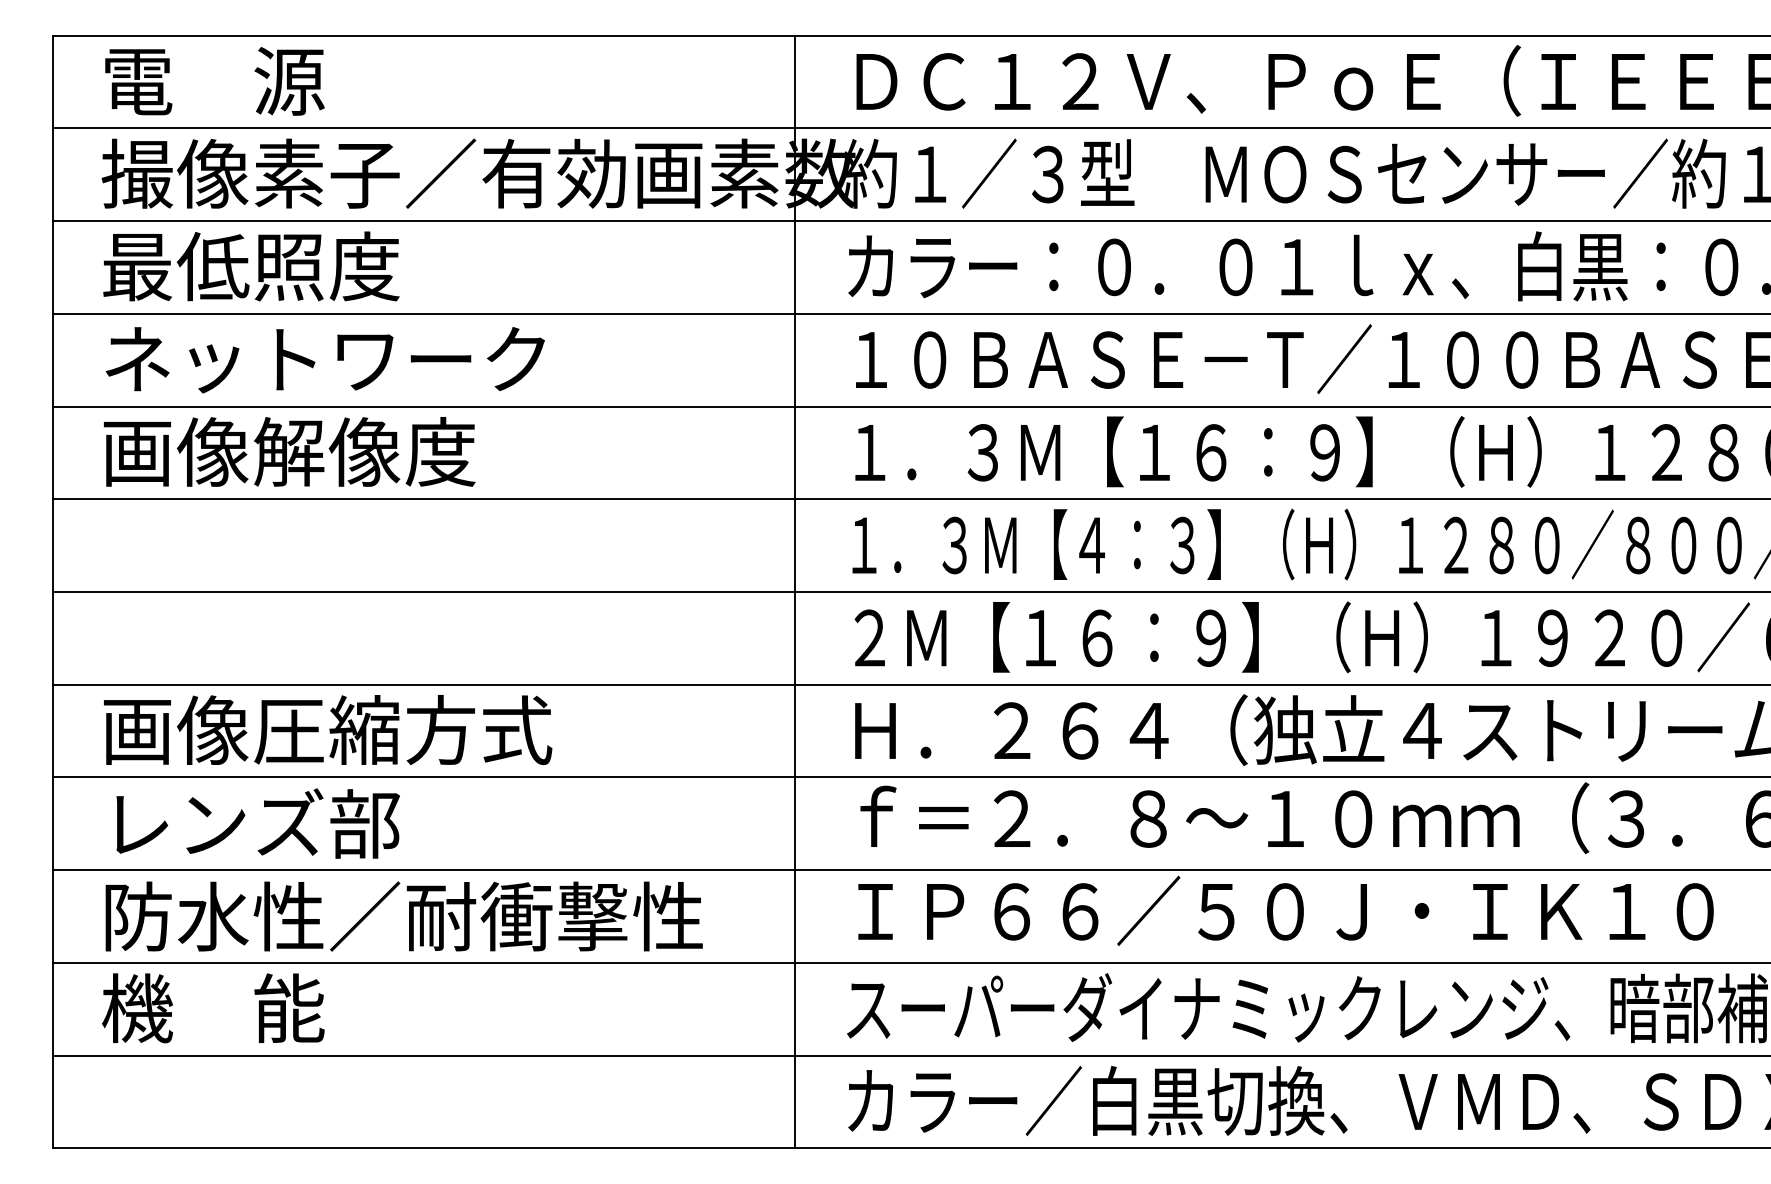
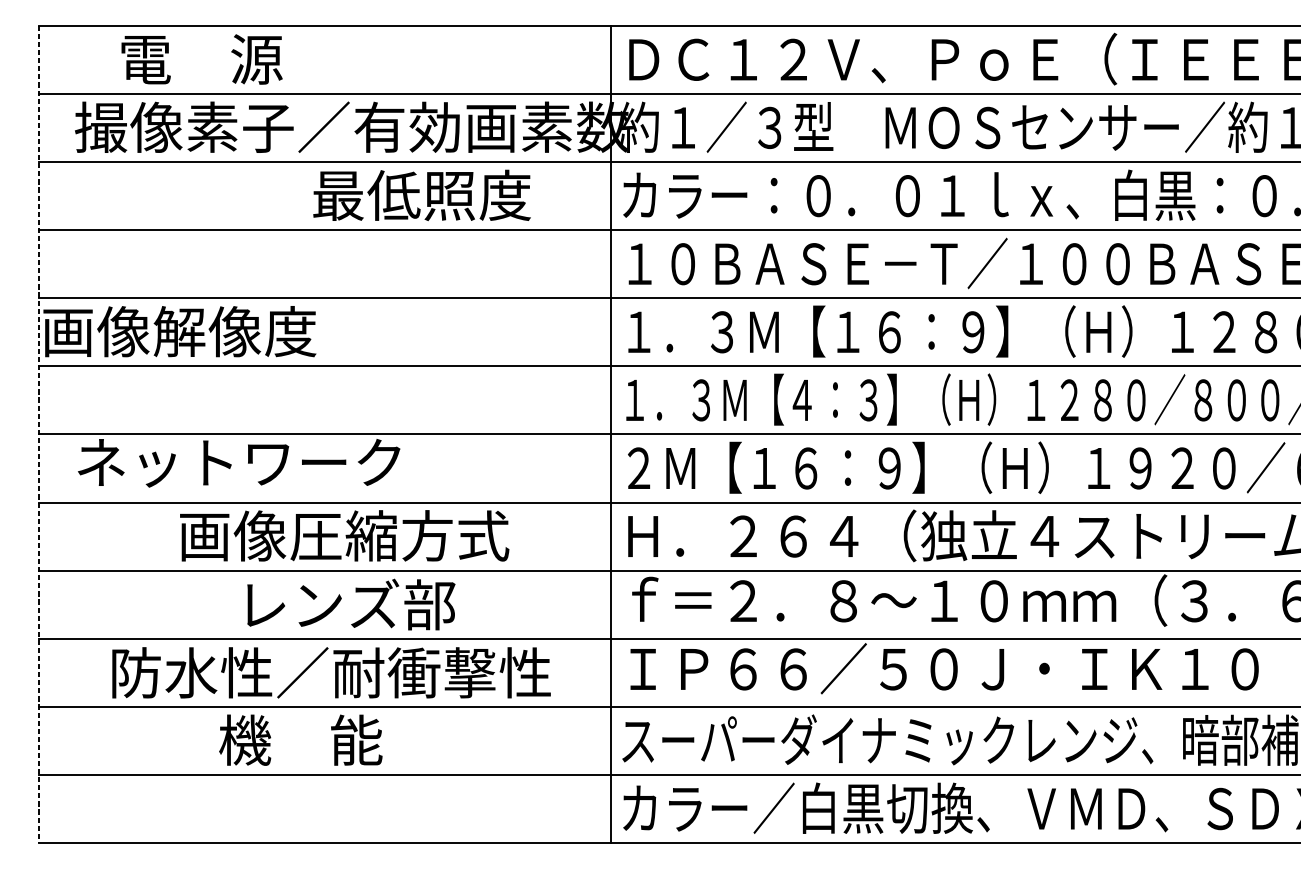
text: (214, 81) -> (201, 59), moved
text: (251, 266) -> (422, 195), moved
text: (324, 360) -> (238, 463), moved
text: (289, 451) -> (179, 331), moved
line: (794, 591) -> (610, 434), moved
line: (53, 592) -> (39, 434), solid -> dashed
text: (328, 730) -> (344, 536), moved
text: (257, 823) -> (350, 604), moved
text: (403, 916) -> (331, 672), moved
text: (213, 1008) -> (300, 740), moved

